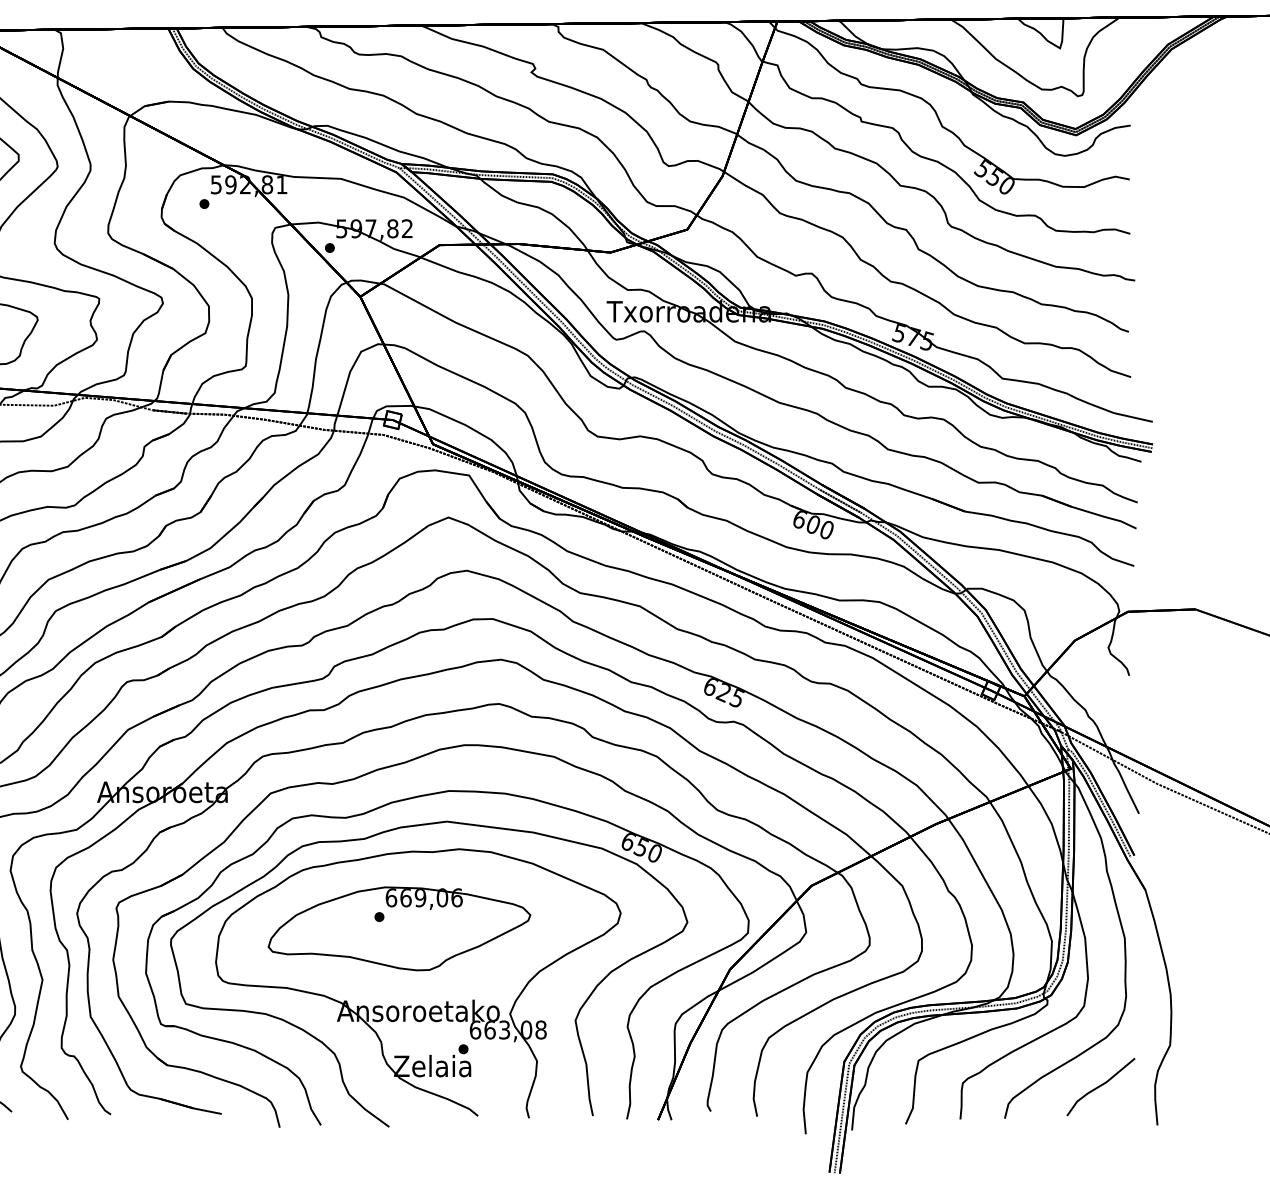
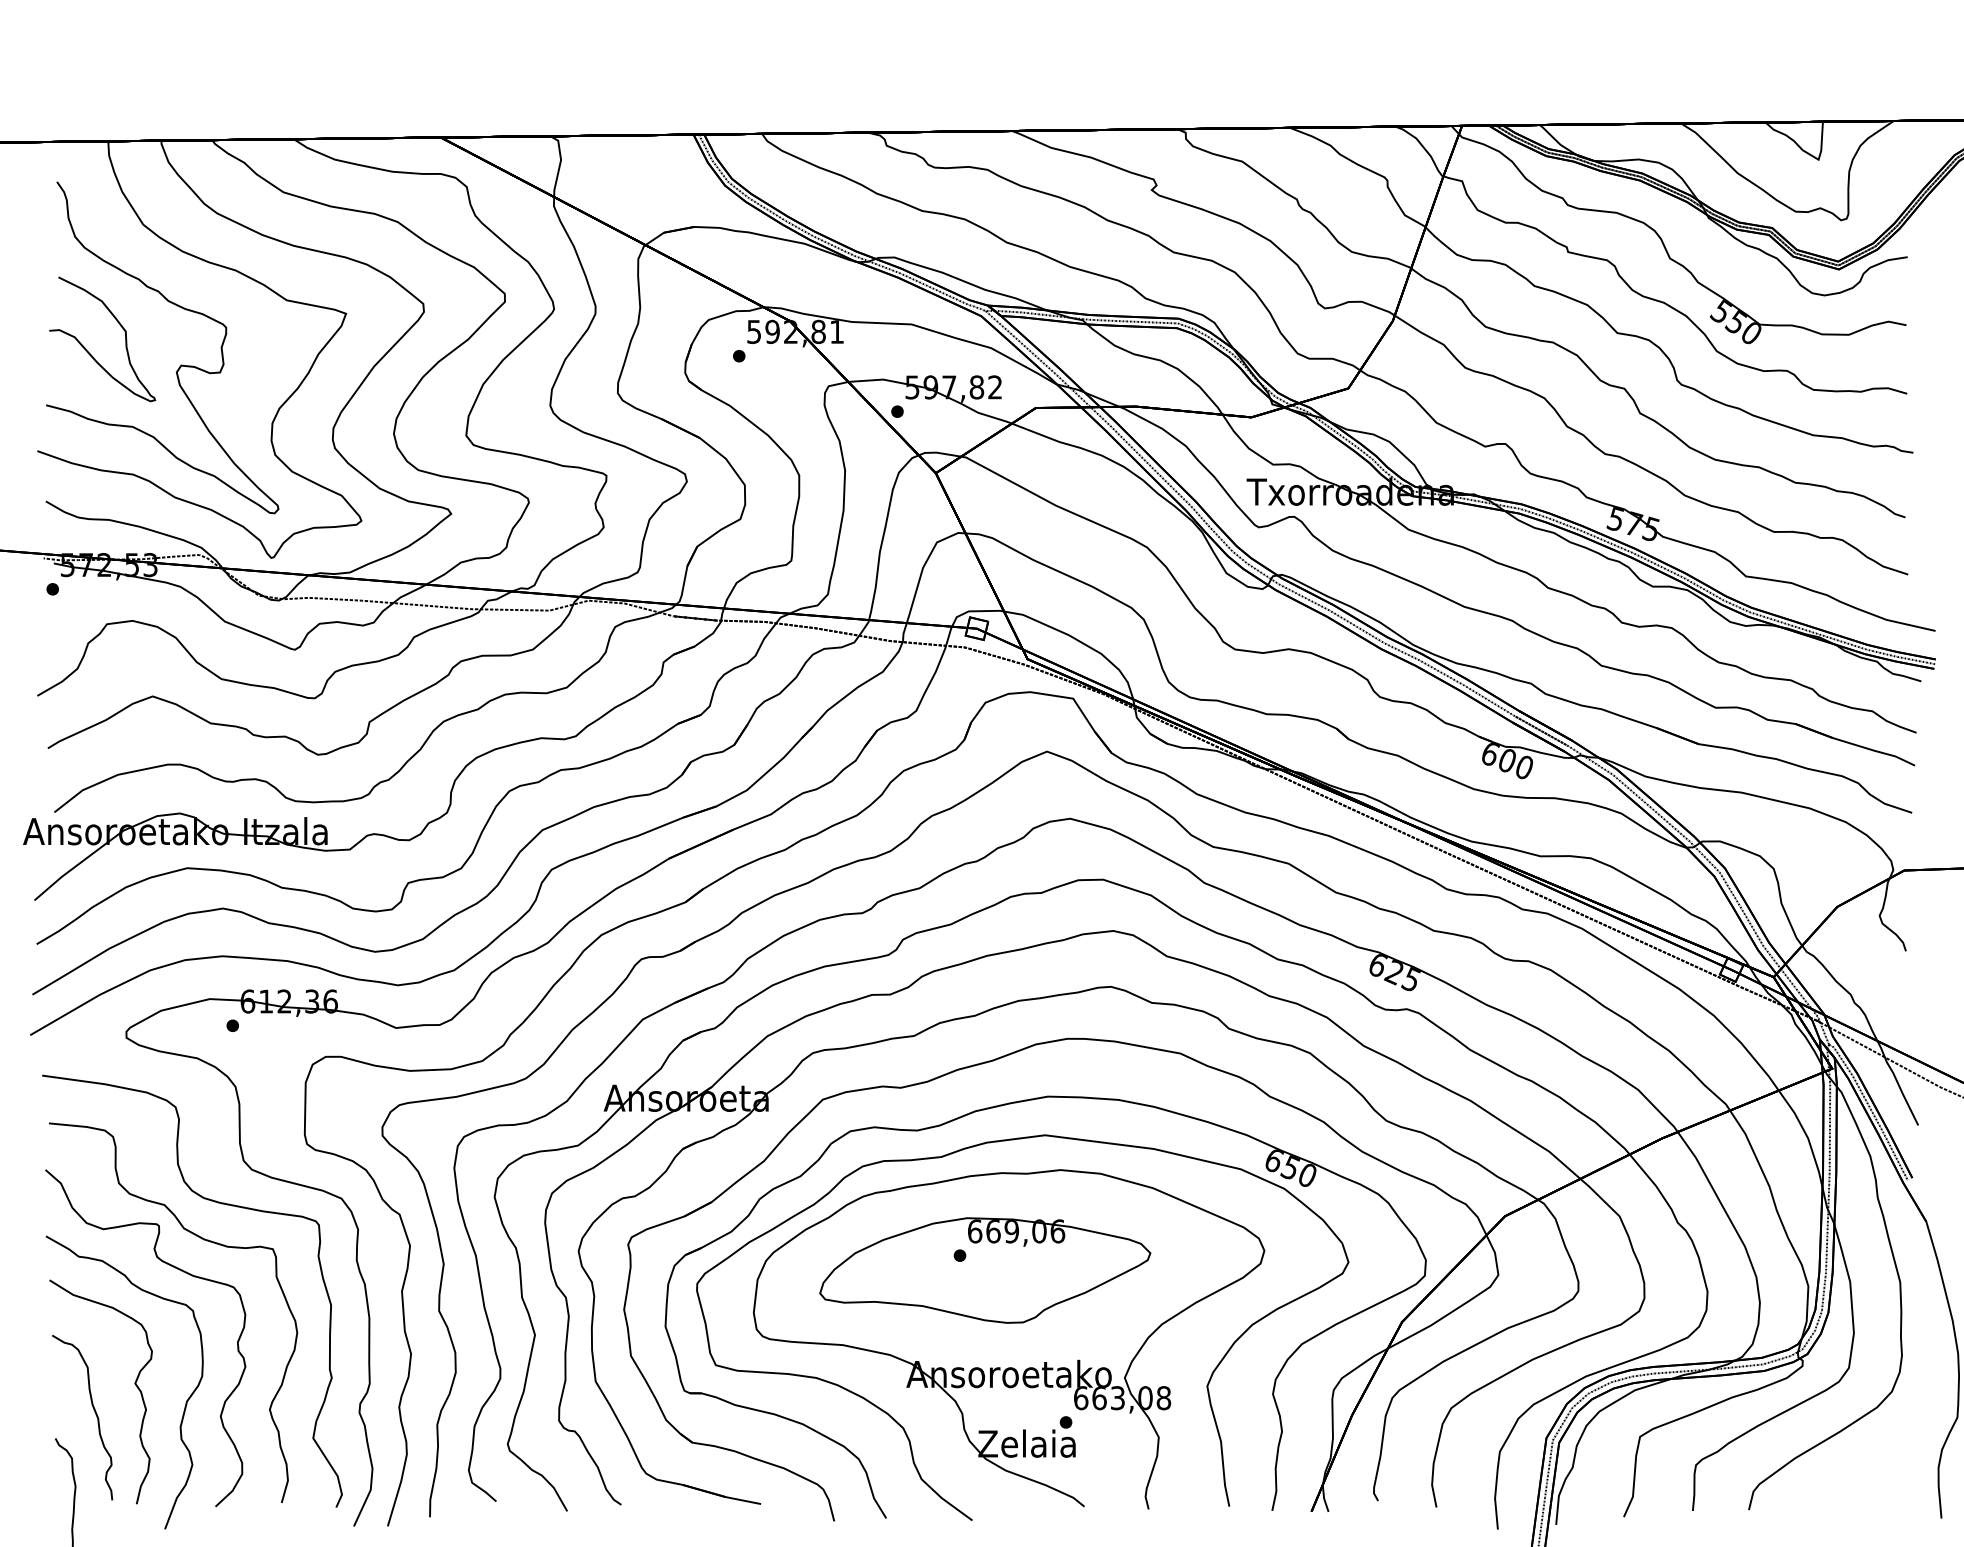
line: (1101, 1086) -> (1870, 1469), removed

